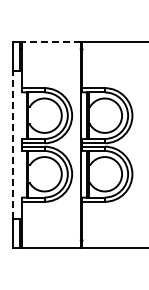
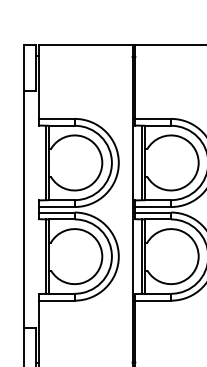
line: (50, 41) -> (84, 44), dashed -> solid
line: (12, 144) -> (23, 209), dashed -> solid

